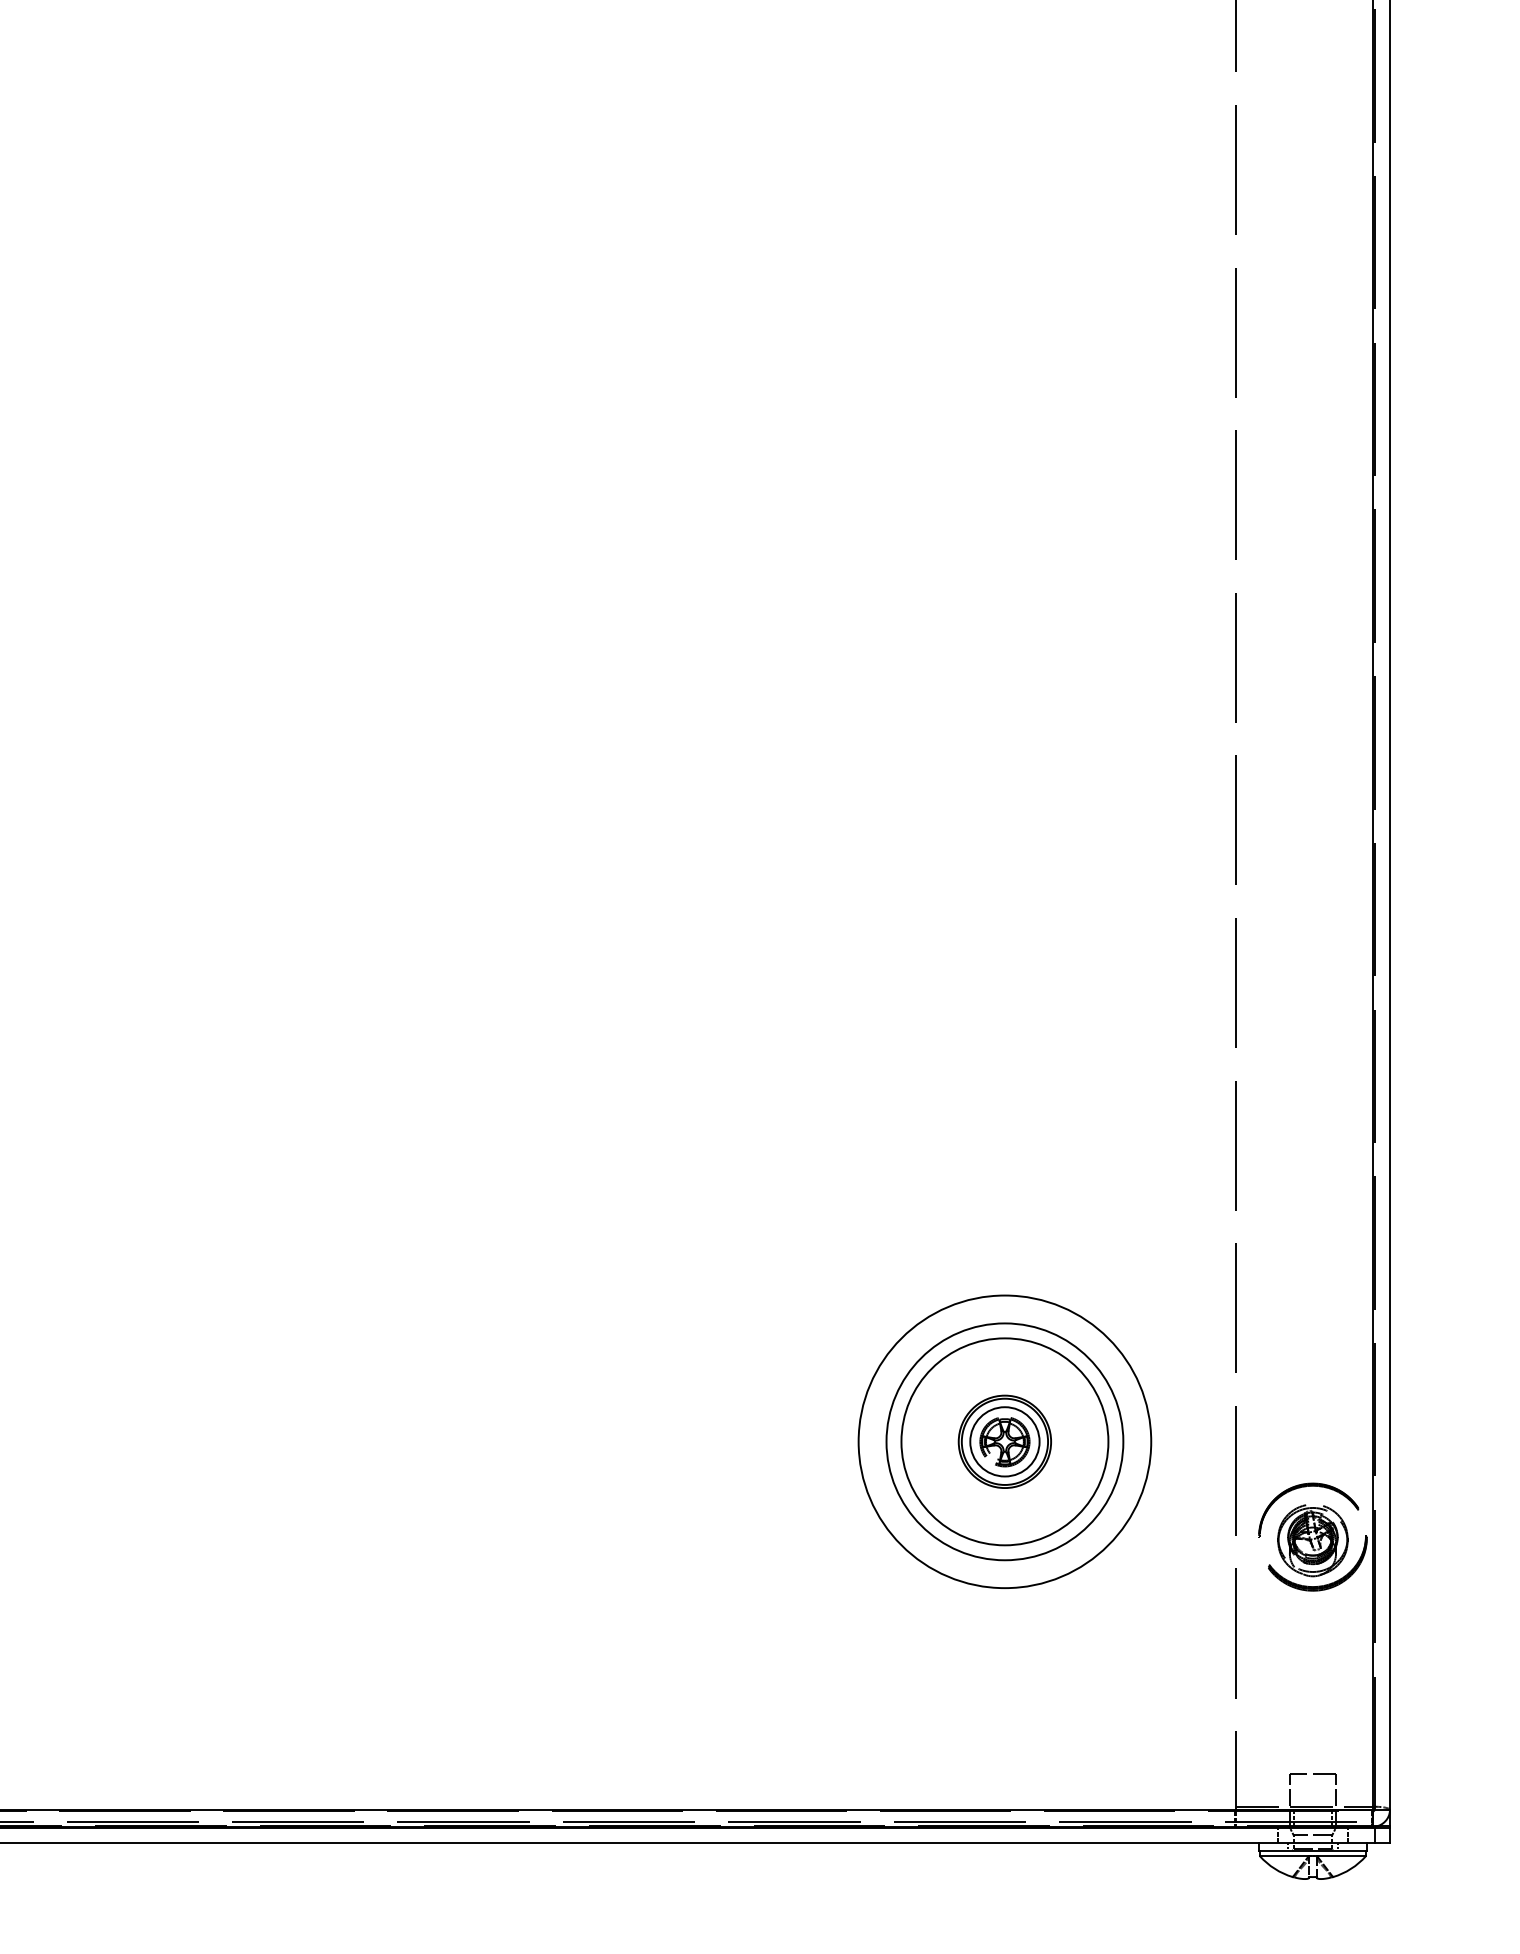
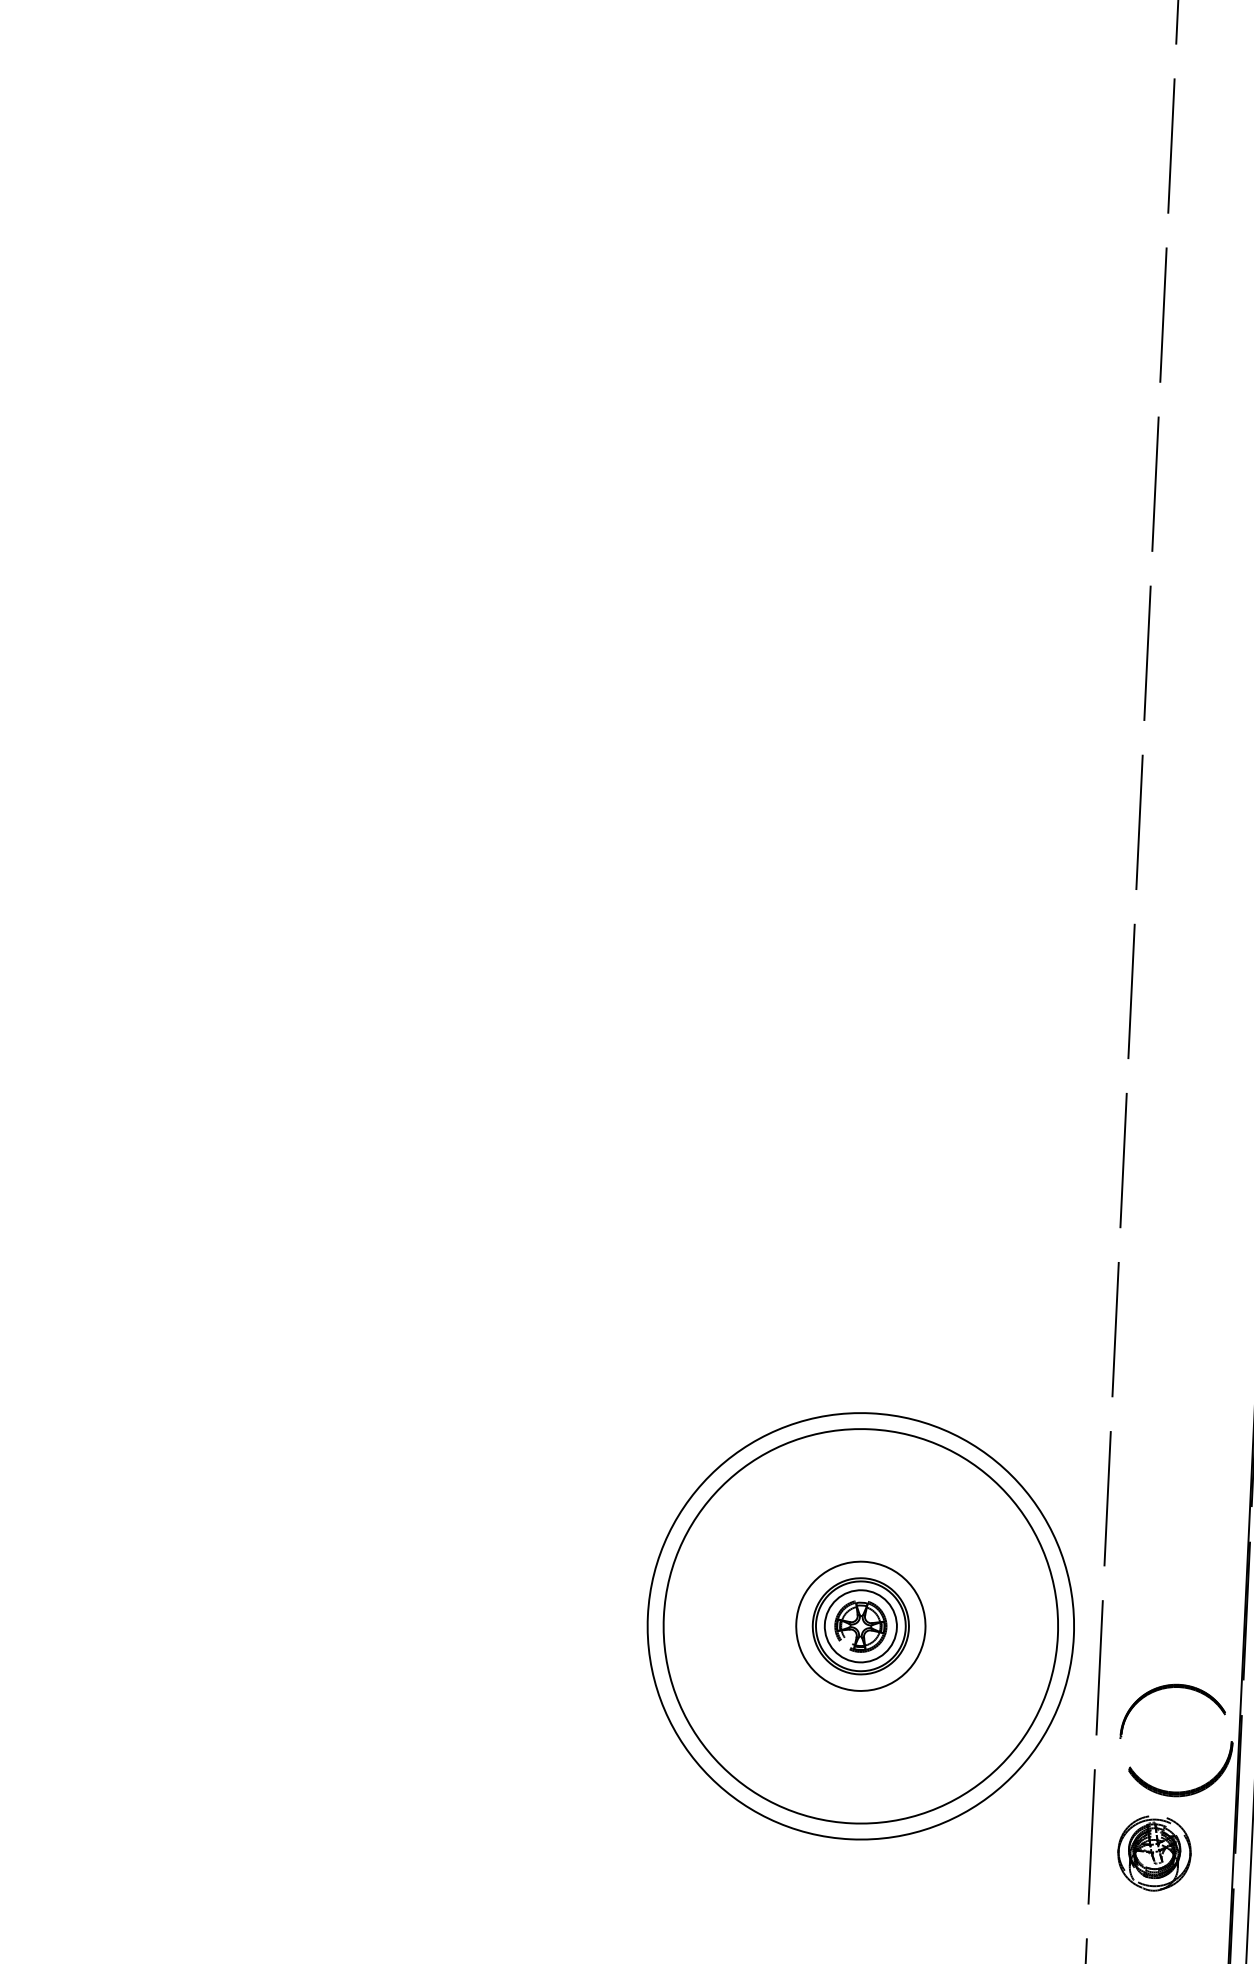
circle: (1004, 1441) -> (860, 1625), size x0.6
circle: (1004, 1441) -> (860, 1625), size x1.4
circle: (1004, 1441) -> (860, 1625), size x1.6
part: (1312, 1540) -> (1154, 1853), moved

